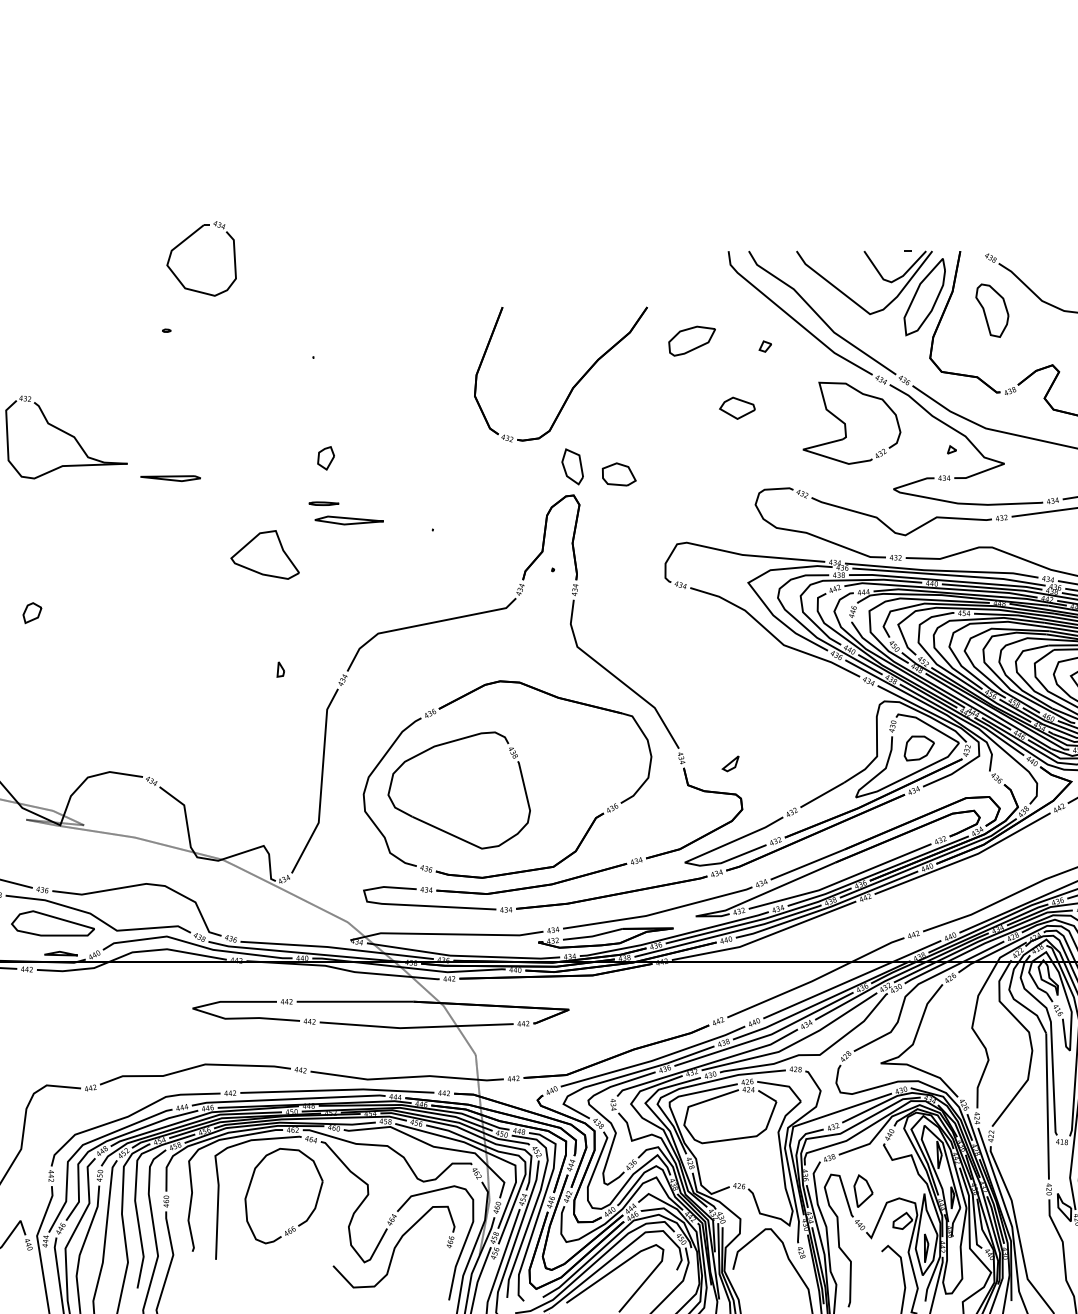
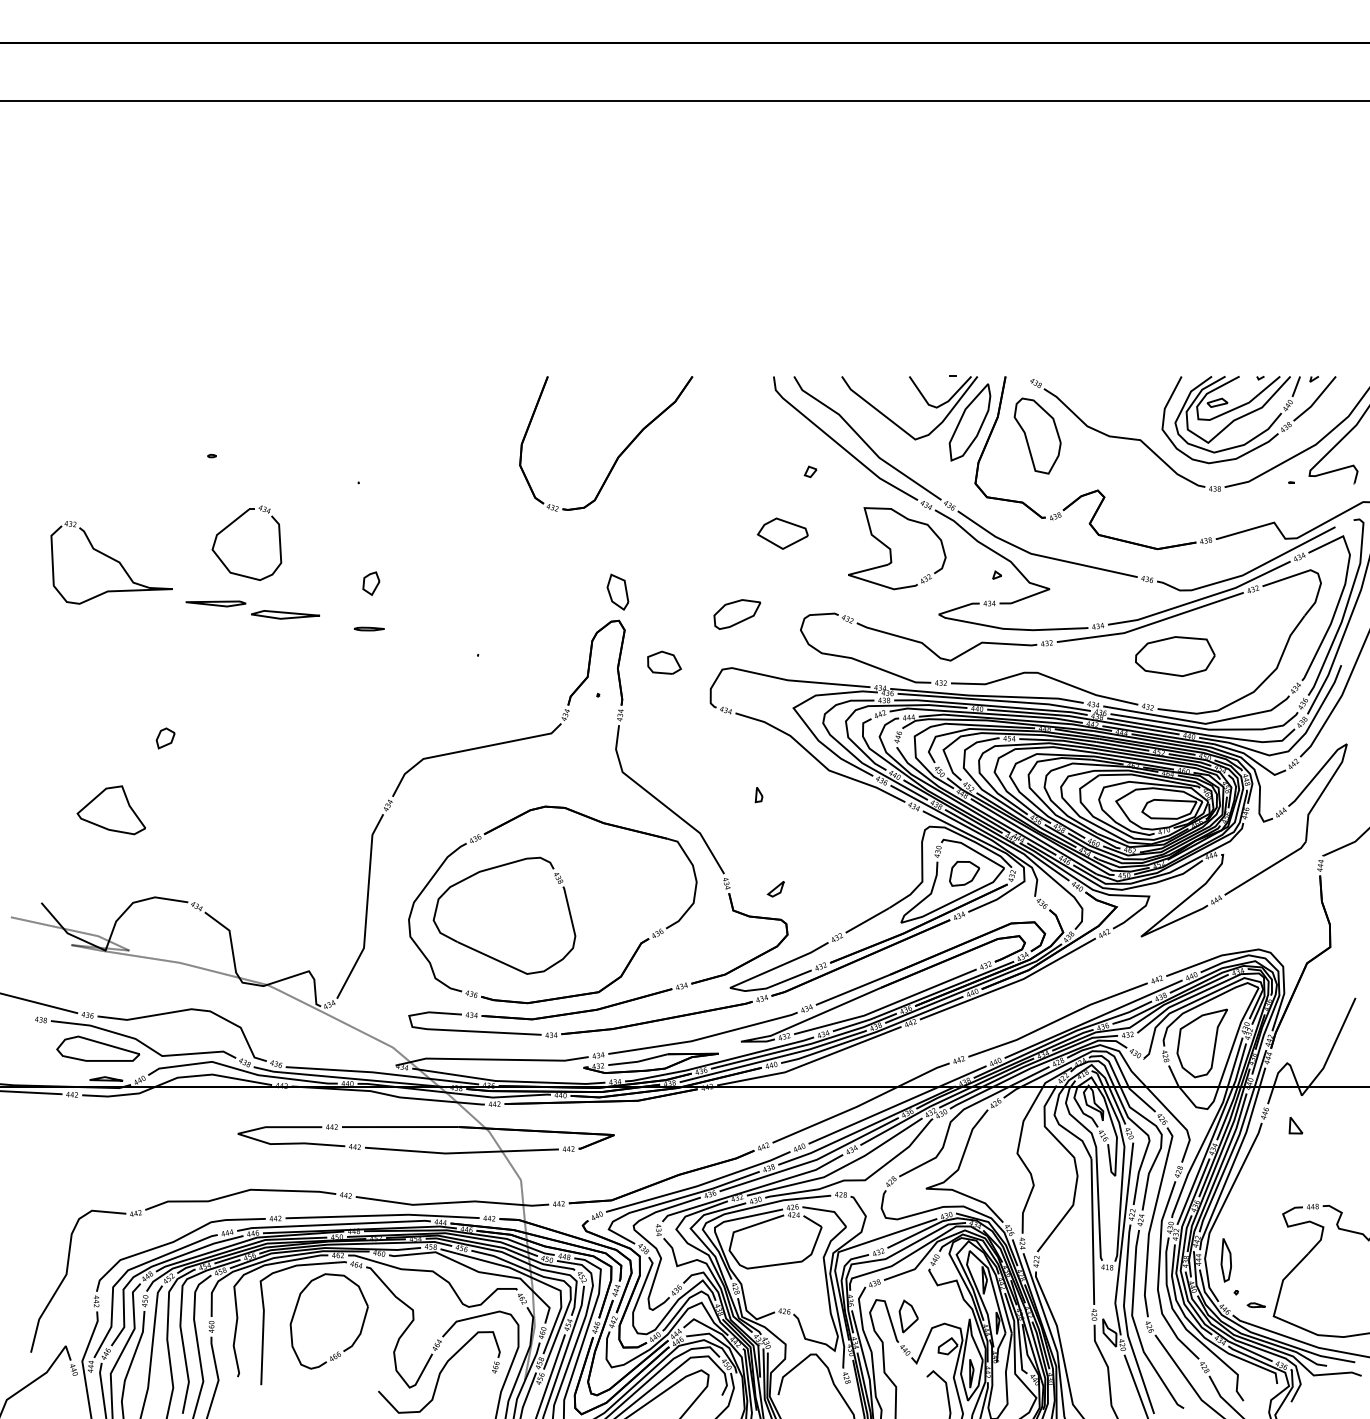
part: (188, 239) -> (233, 523), moved
part: (992, 310) -> (1037, 435), size x1.43
part: (692, 341) -> (737, 614), moved
part: (573, 386) -> (618, 455), moved
part: (737, 408) -> (782, 533), size x1.43
part: (619, 474) -> (664, 662), moved
part: (349, 520) -> (285, 614), moved
part: (264, 555) -> (110, 810), moved
part: (32, 613) -> (165, 738), moved
part: (280, 670) -> (758, 795), moved

